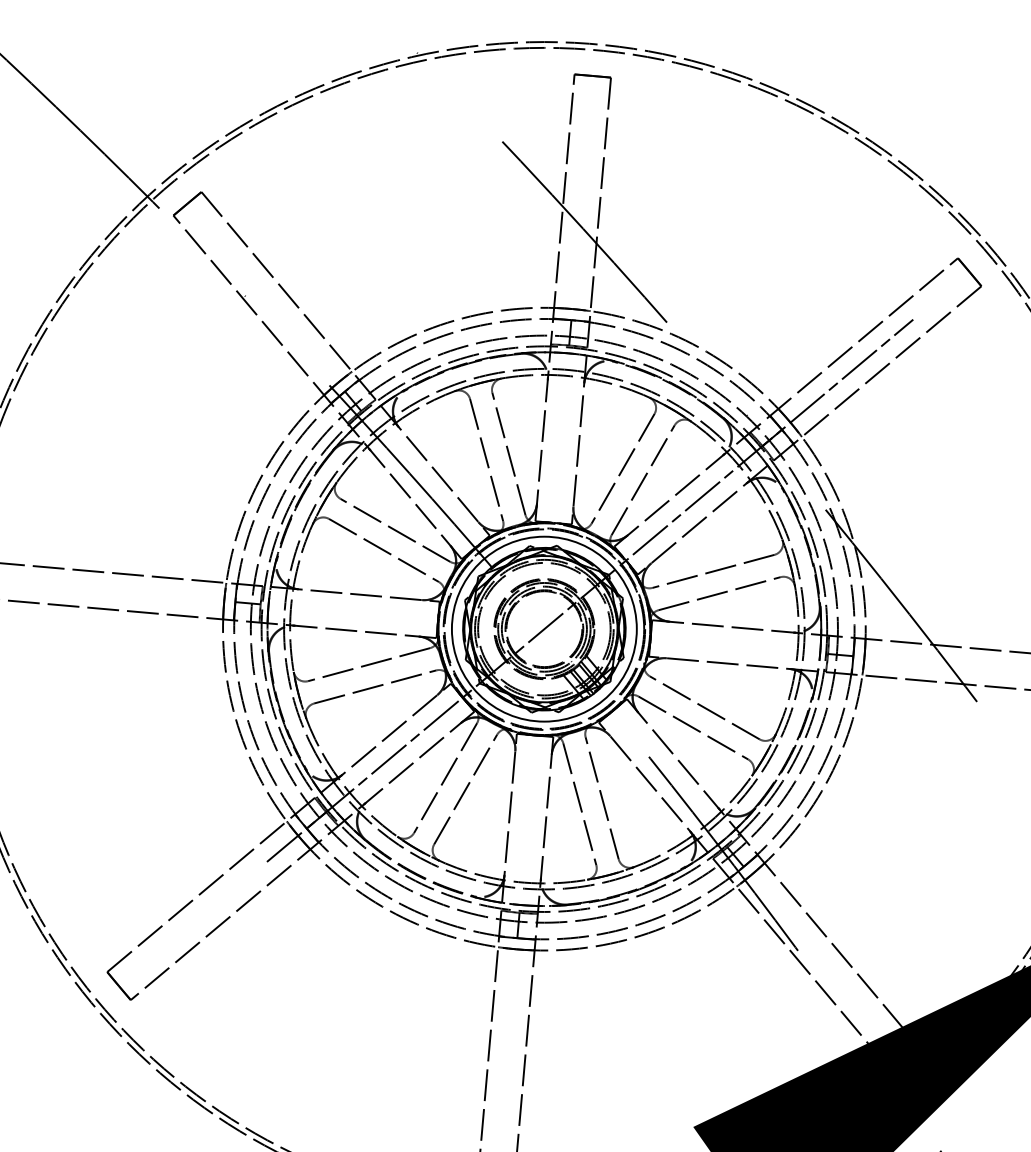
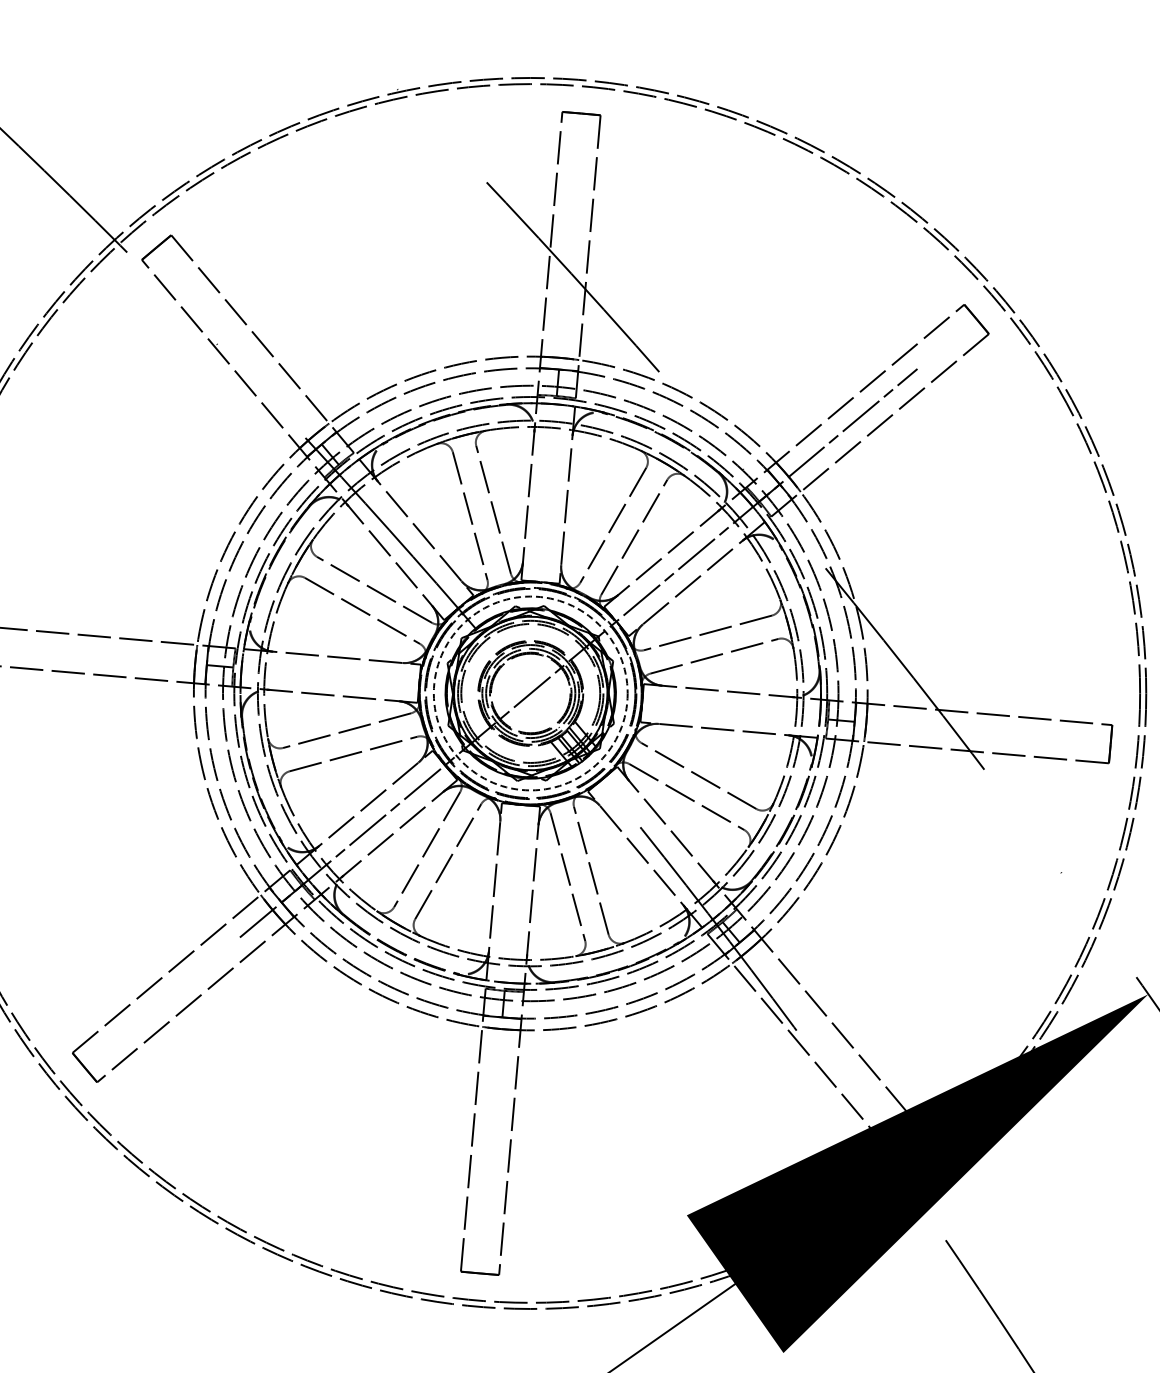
circle: (544, 629) -> (530, 693), solid -> dashed

